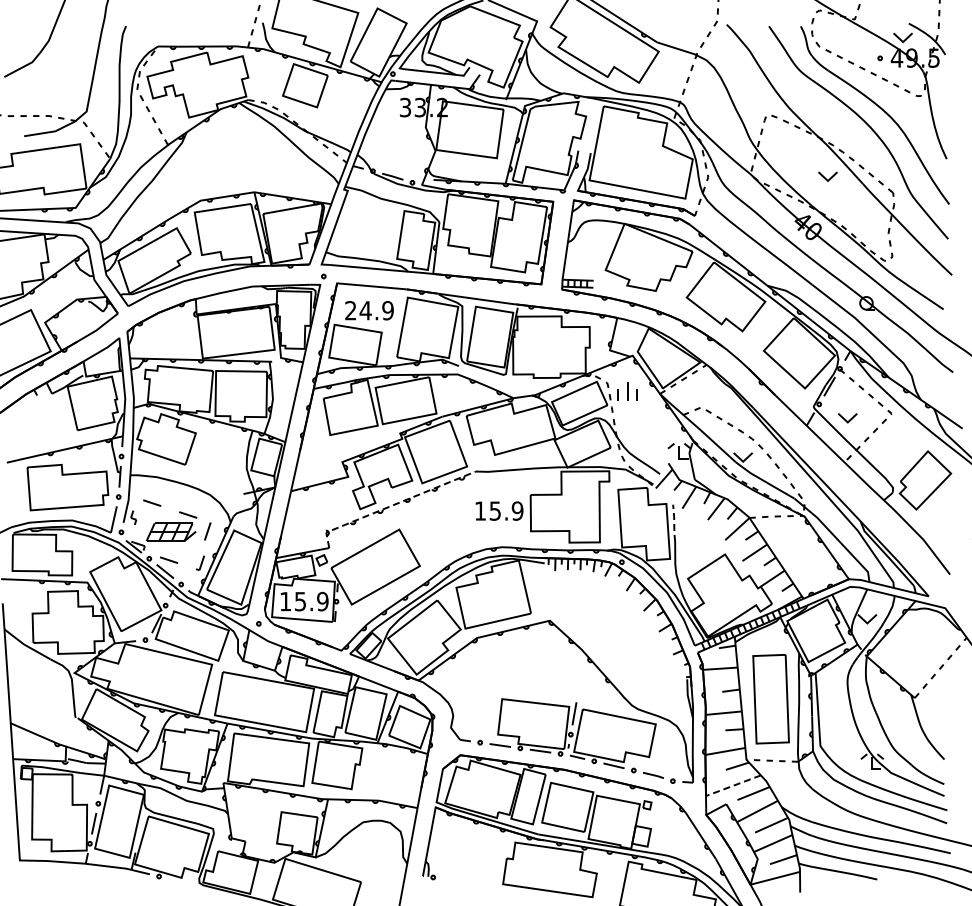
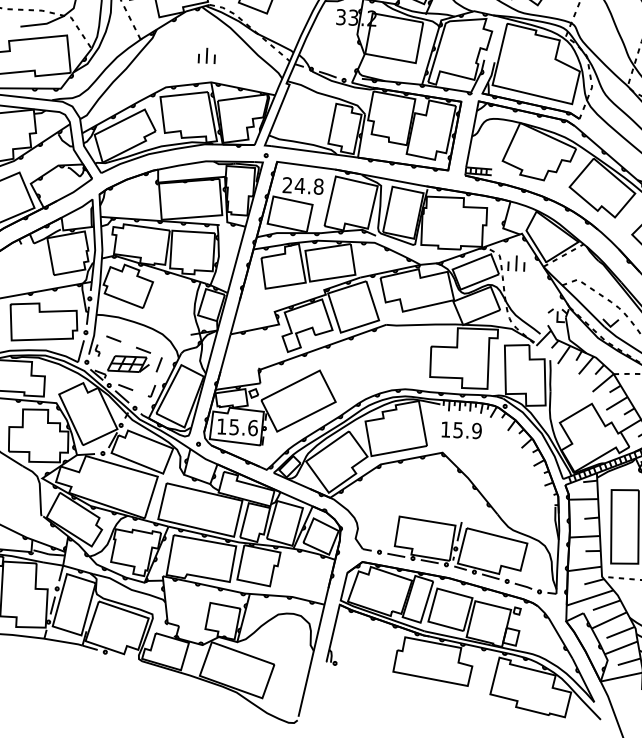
part: (247, 160) -> (206, 55), added
text: (387, 310) -> (318, 186), 24.9 -> 24.8
line: (393, 505) -> (315, 350), dashed -> solid
text: (499, 510) -> (461, 429), moved
line: (674, 522) -> (550, 375), dashed -> solid
text: (322, 601) -> (252, 427), 15.9 -> 15.6
line: (732, 785) -> (589, 597), dashed -> solid

